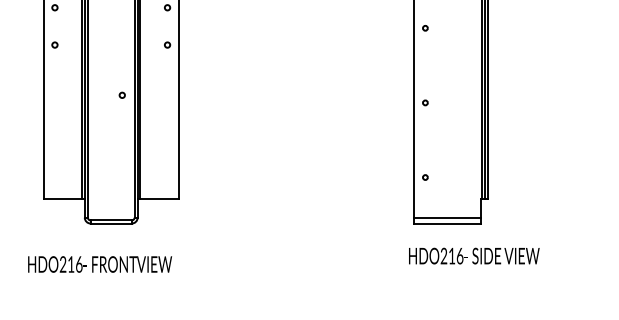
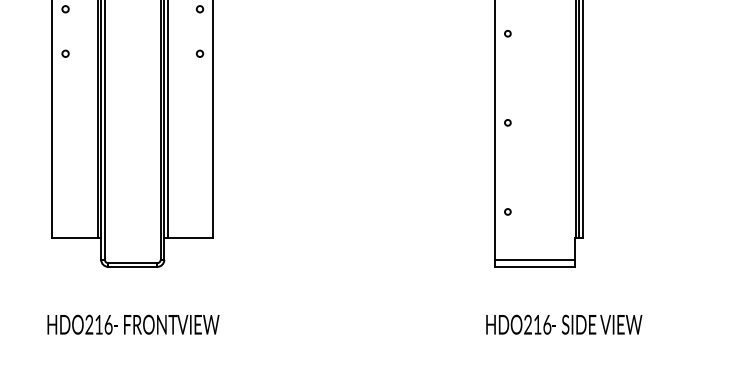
circle: (121, 95) -> (145, 113), removed
text: (474, 255) -> (564, 324), moved
text: (100, 264) -> (133, 324), moved

